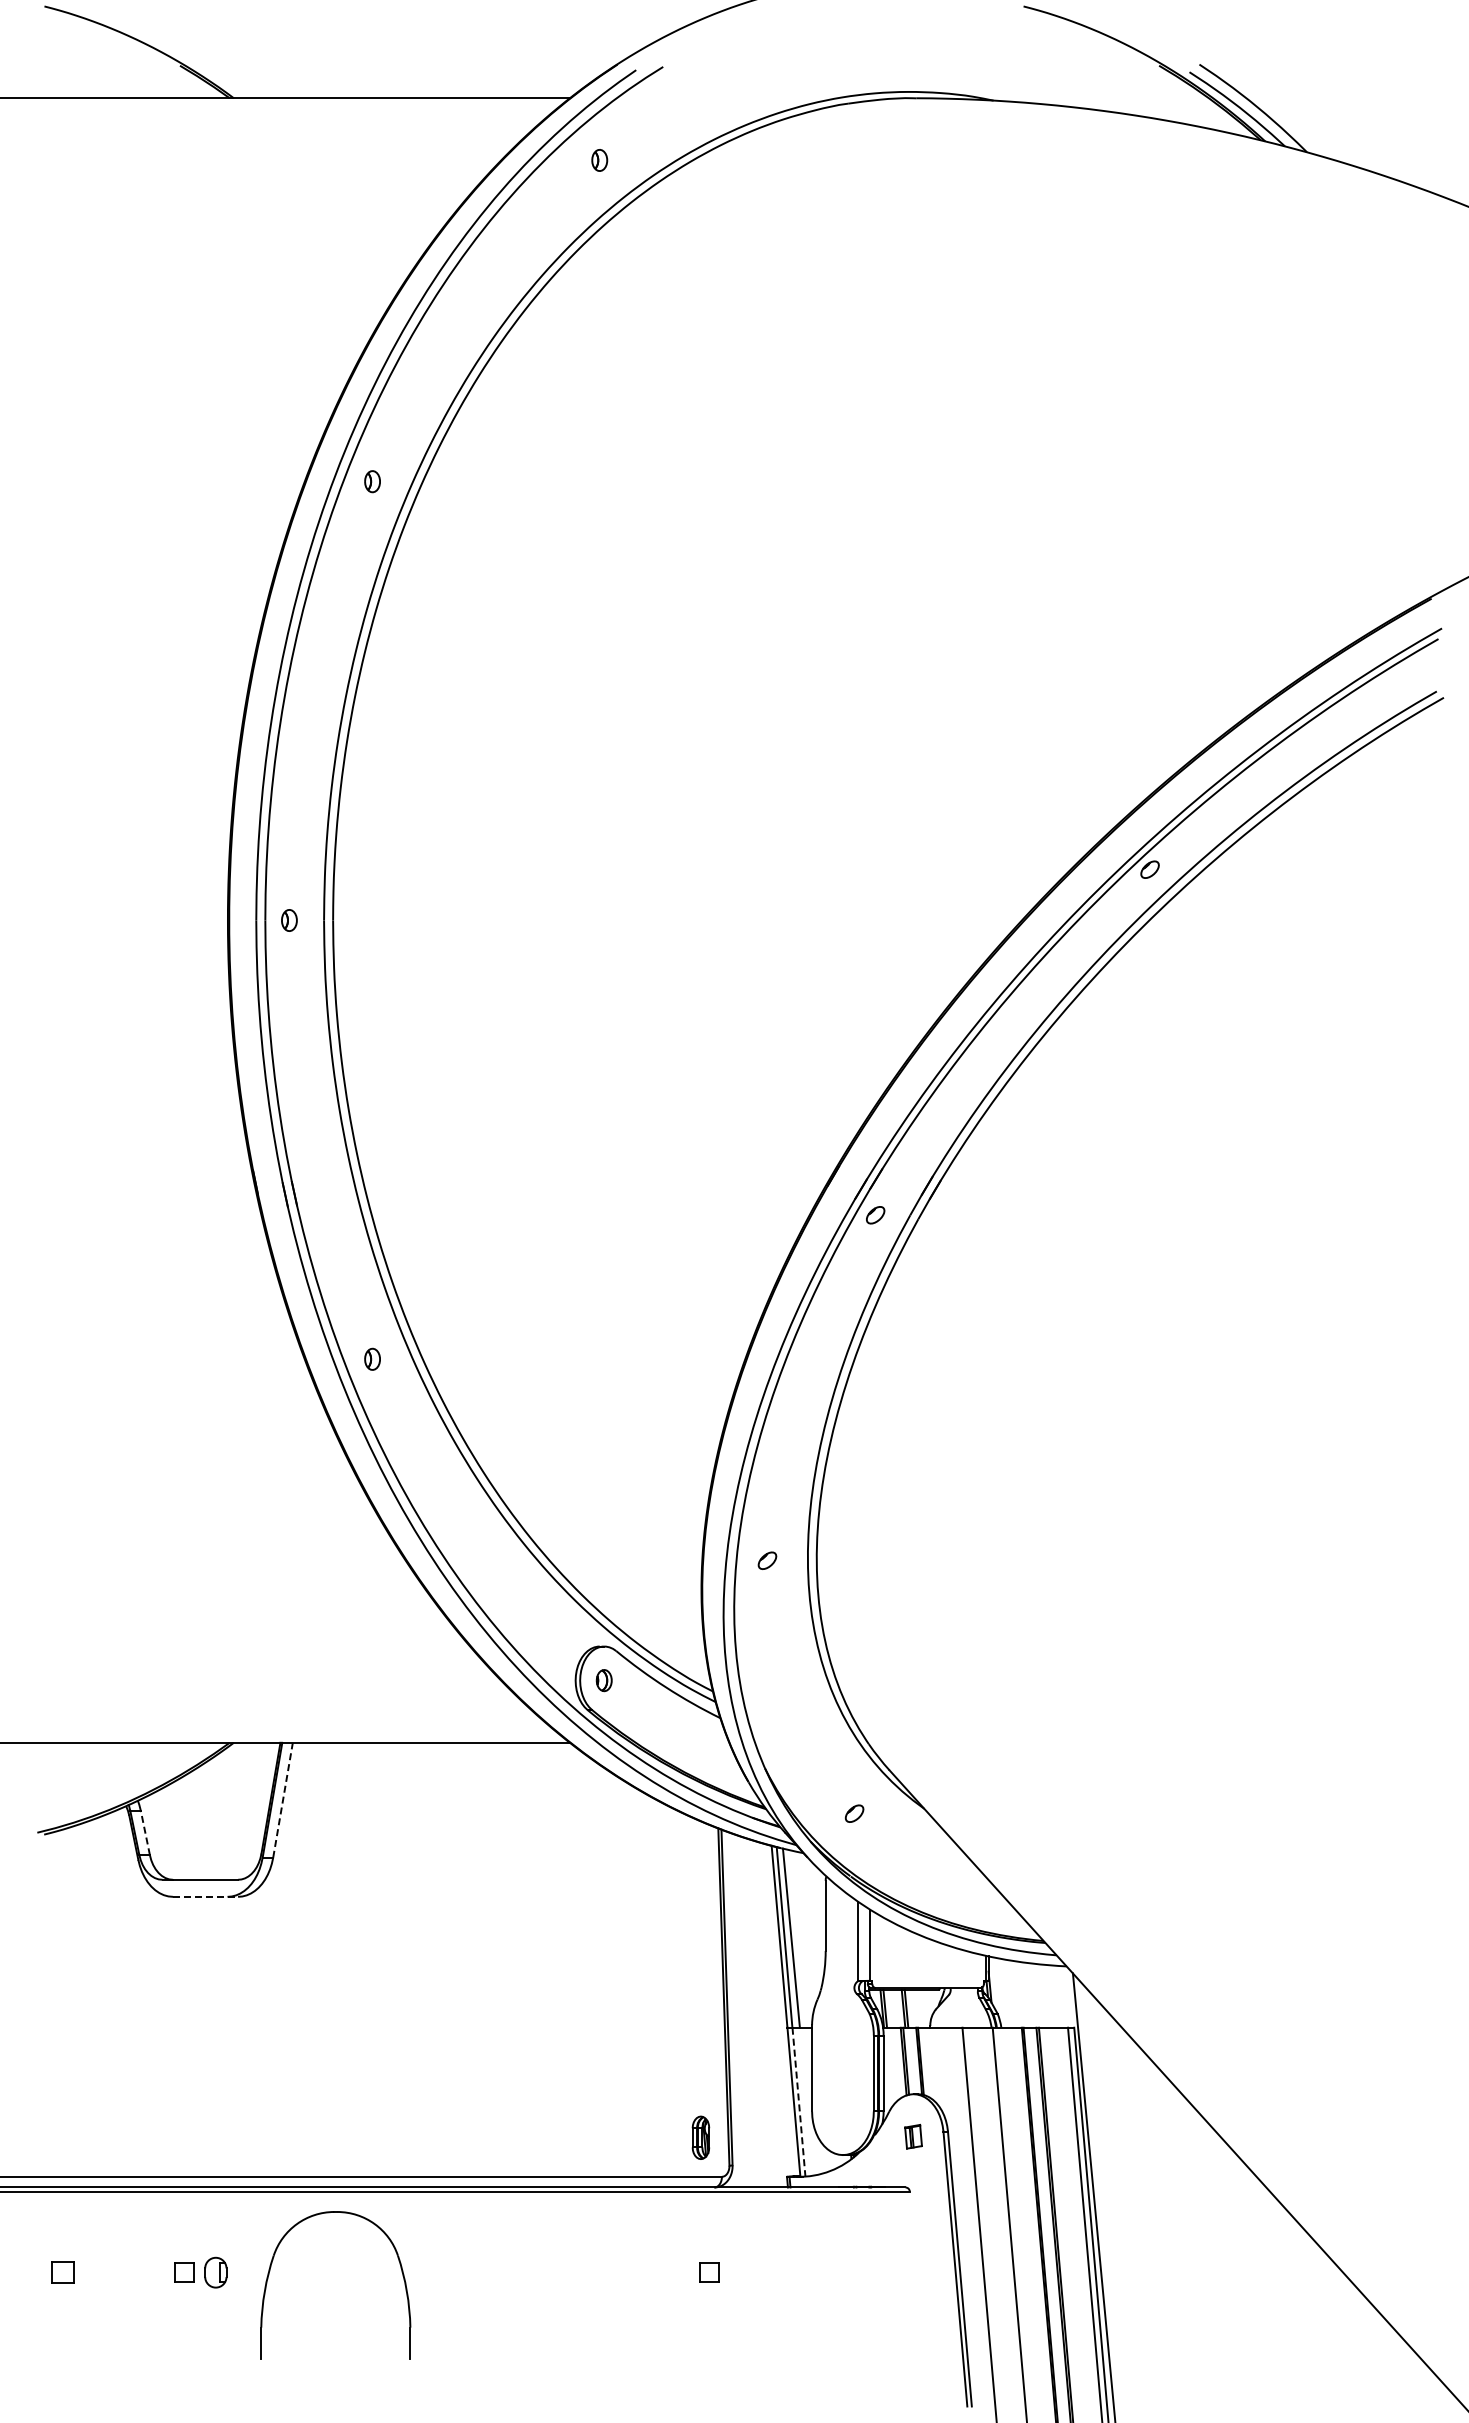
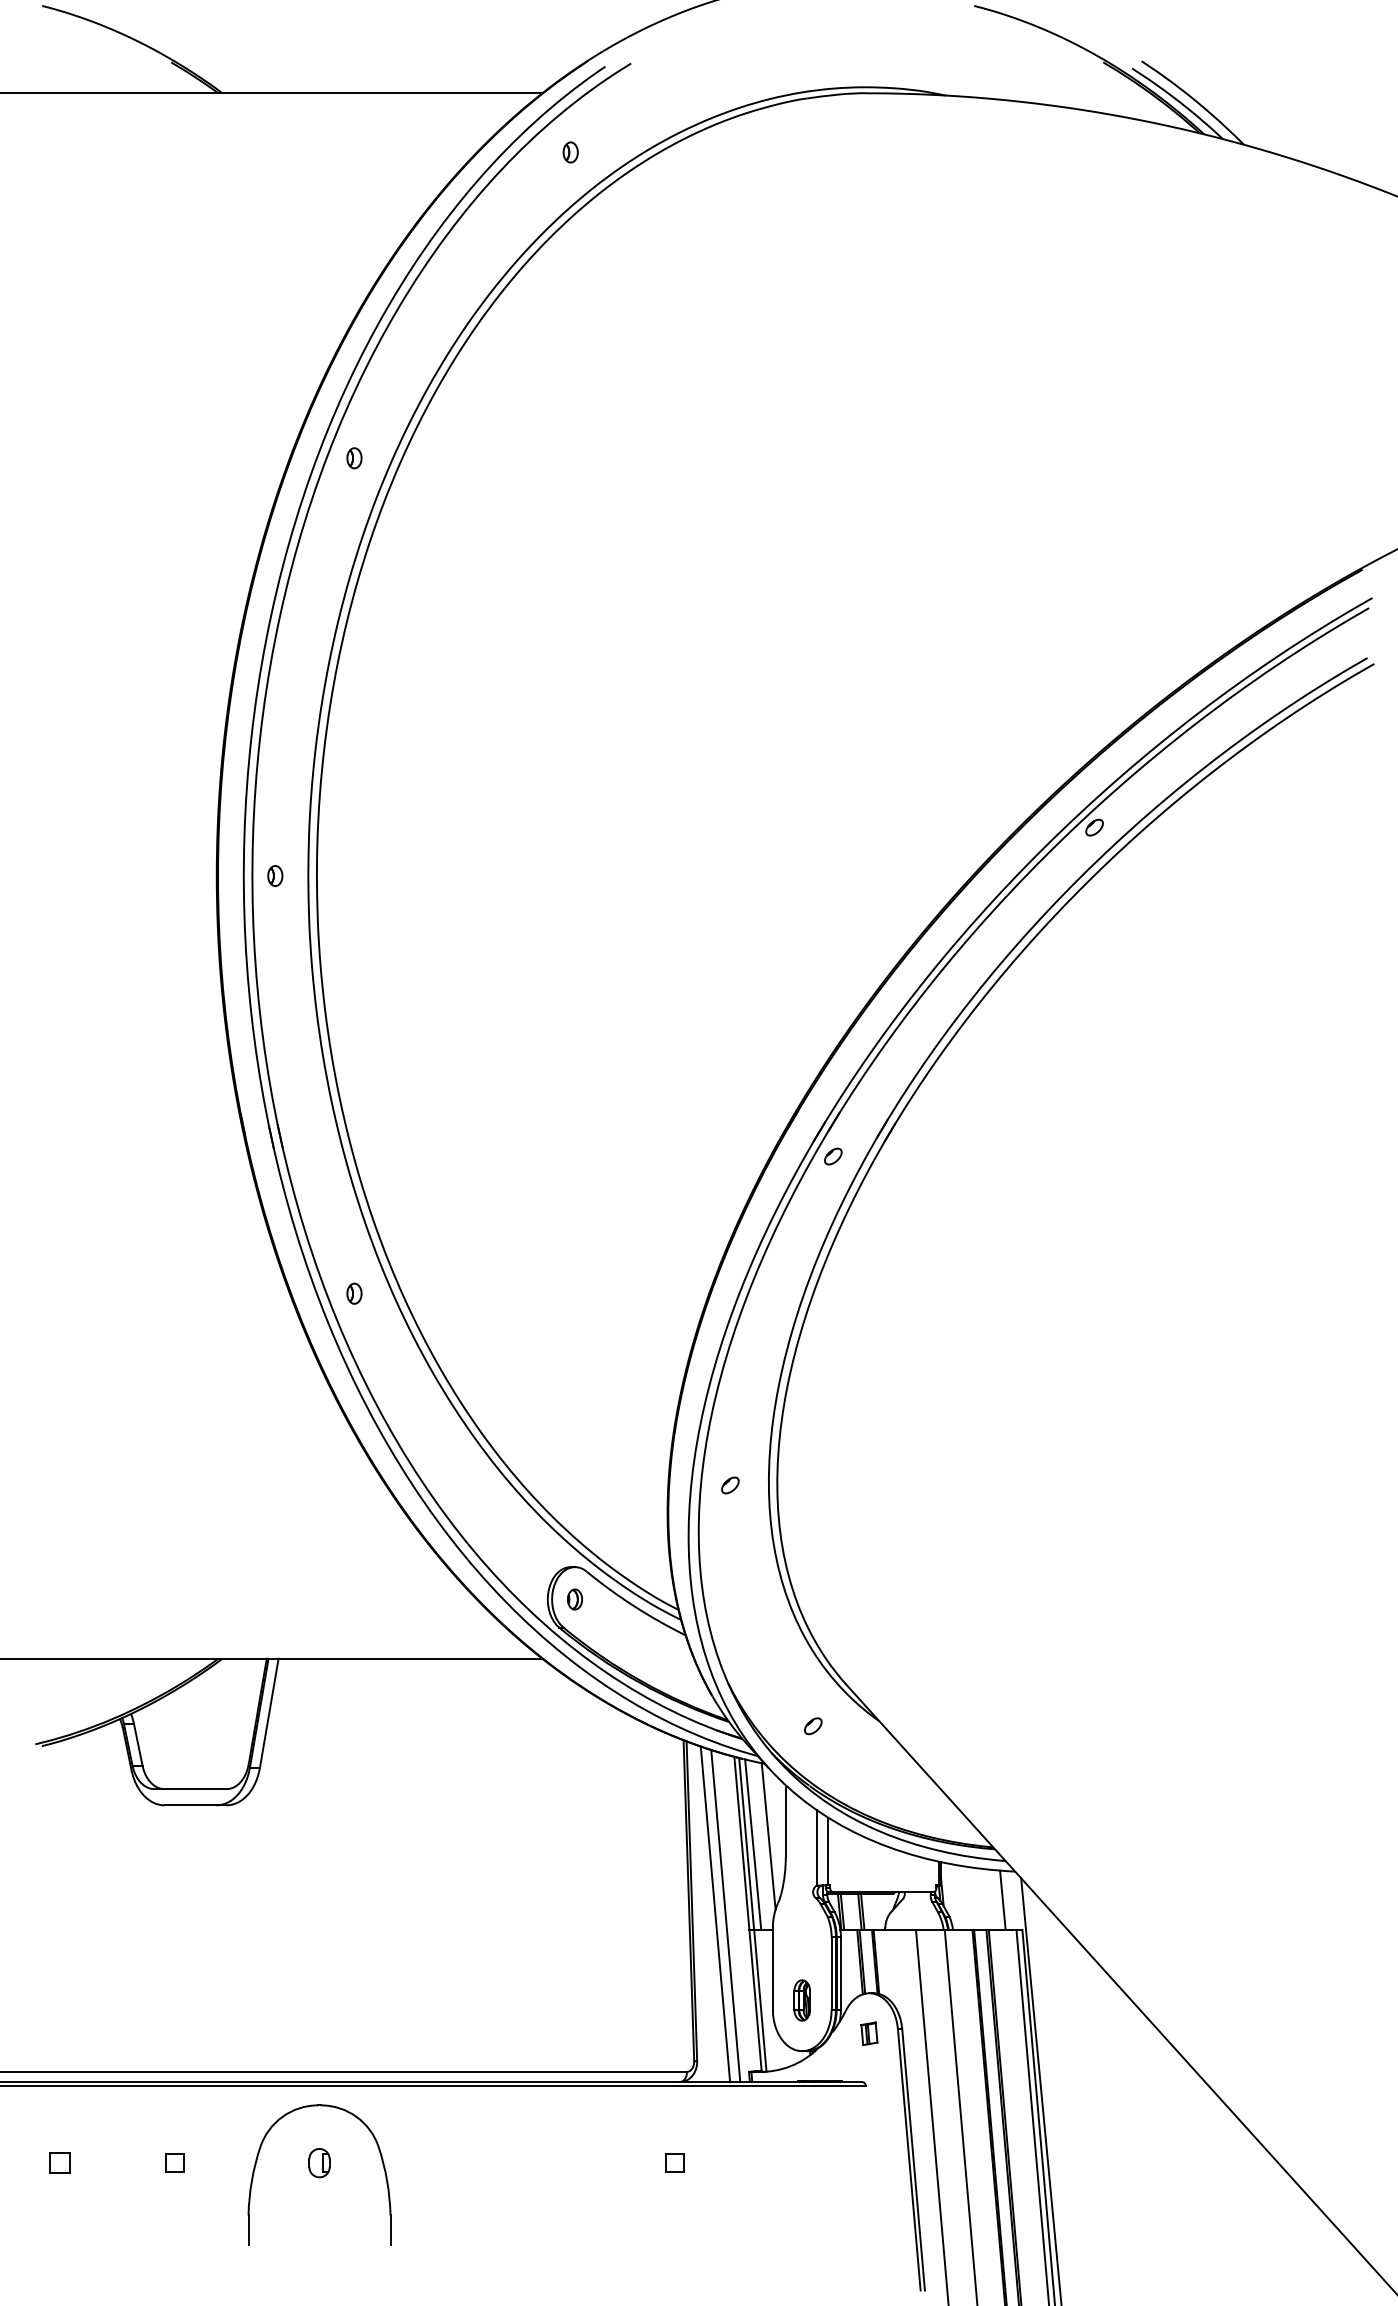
line: (283, 1799) -> (269, 1712), dashed -> solid
line: (145, 1833) -> (138, 1745), dashed -> solid
line: (206, 1896) -> (196, 1805), dashed -> solid
line: (807, 1929) -> (768, 1836), added
line: (1053, 1996) -> (1002, 1900), added
line: (751, 2011) -> (715, 1914), added
line: (762, 2012) -> (725, 1915), added
line: (798, 2102) -> (759, 2001), dashed -> solid
part: (700, 2137) -> (801, 2000), moved
part: (215, 2272) -> (319, 2162), moved

